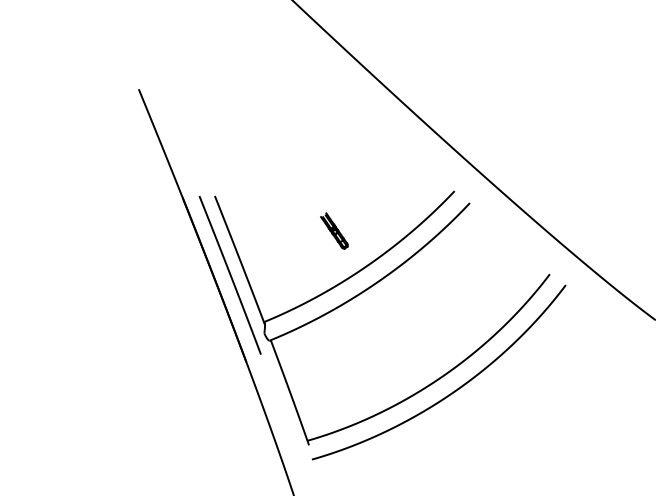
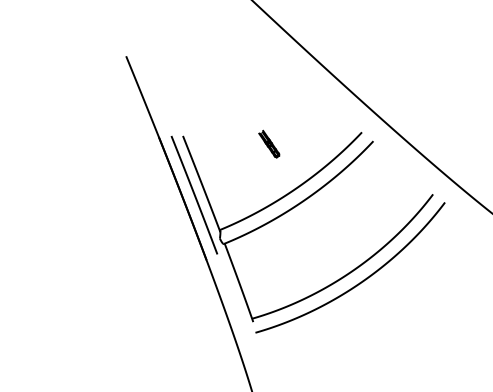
part: (334, 230) -> (269, 143), moved

